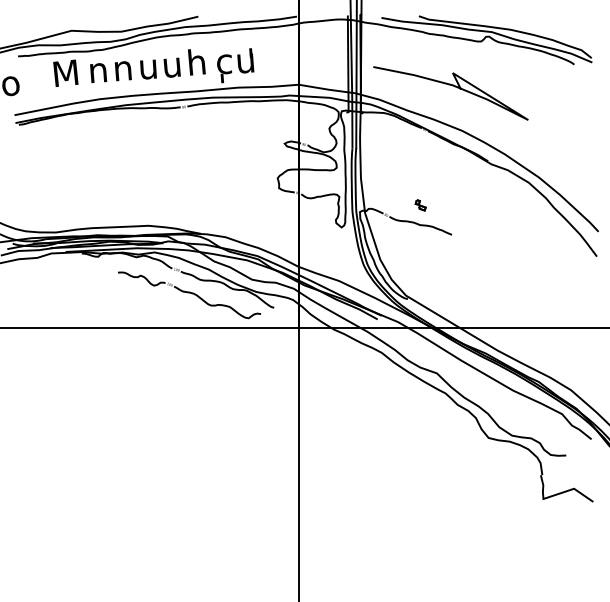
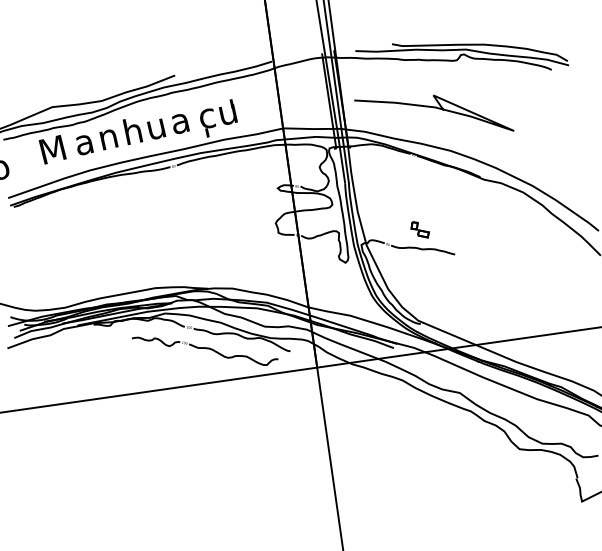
text: (196, 62) -> (179, 120), h -> a
text: (148, 66) -> (133, 131), u -> h
text: (98, 73) -> (84, 145), n -> a
part: (420, 205) -> (420, 230), size x1.67

